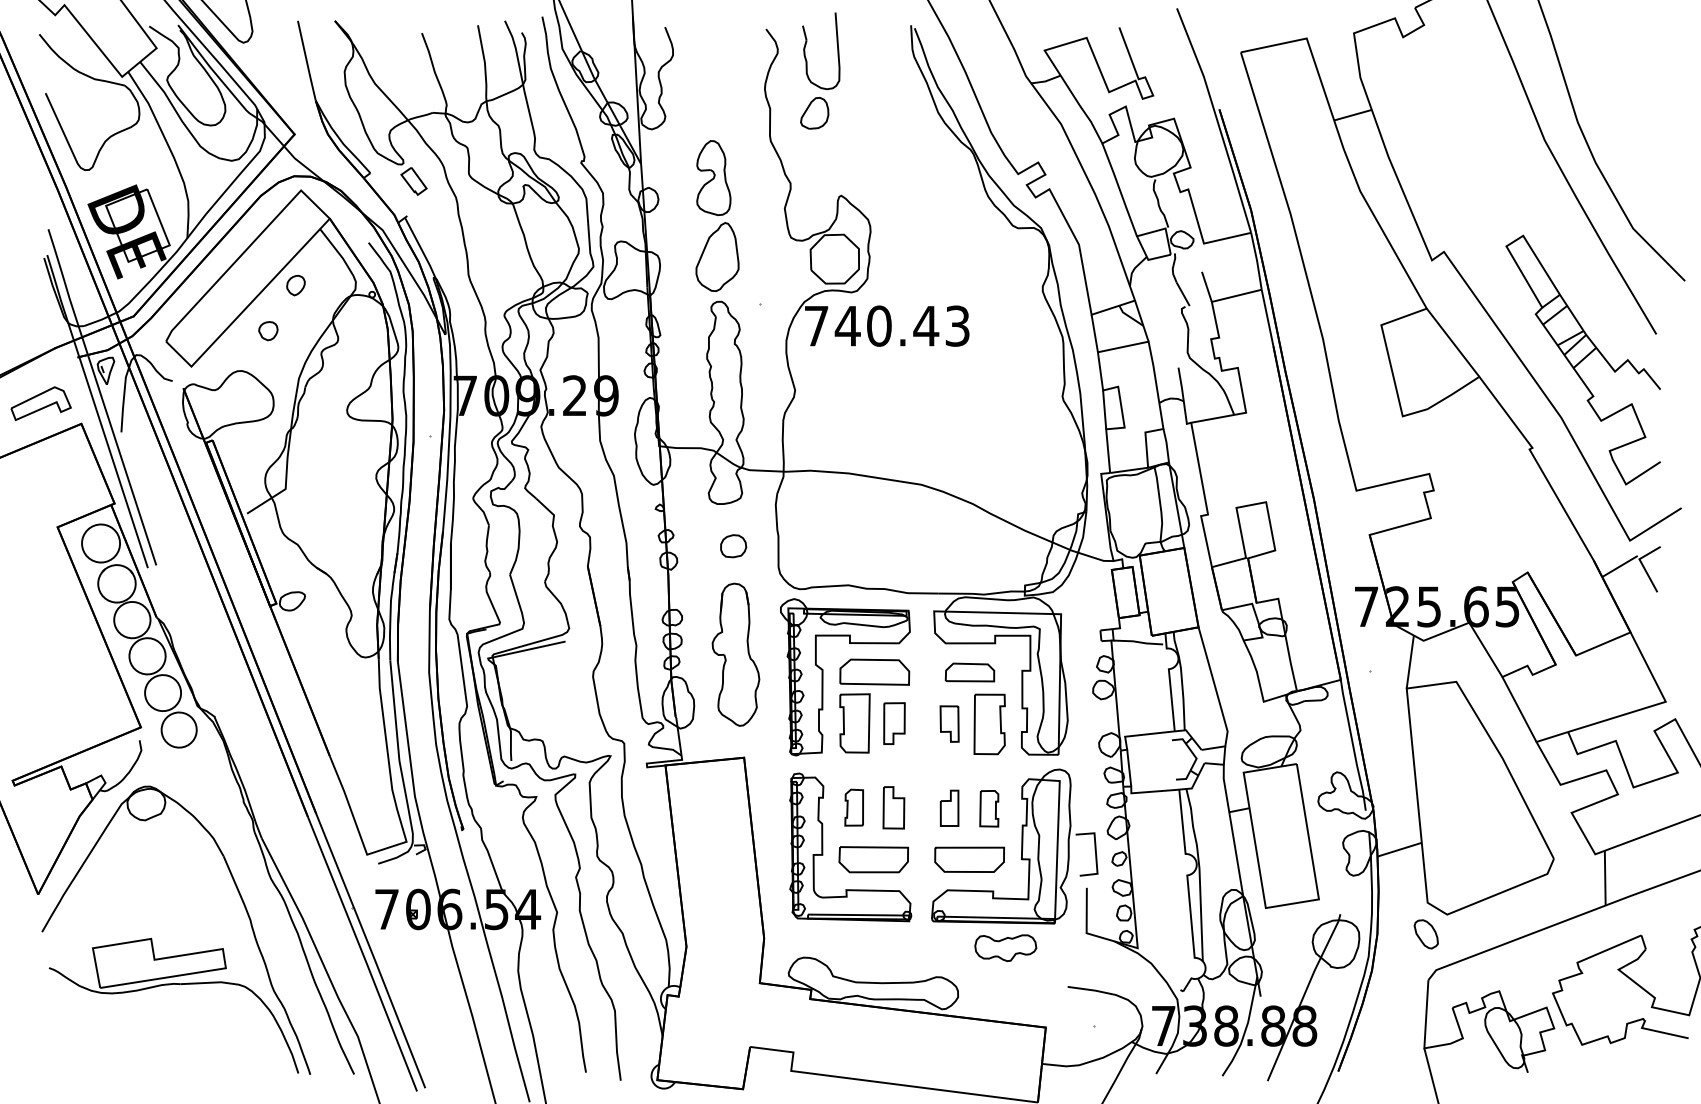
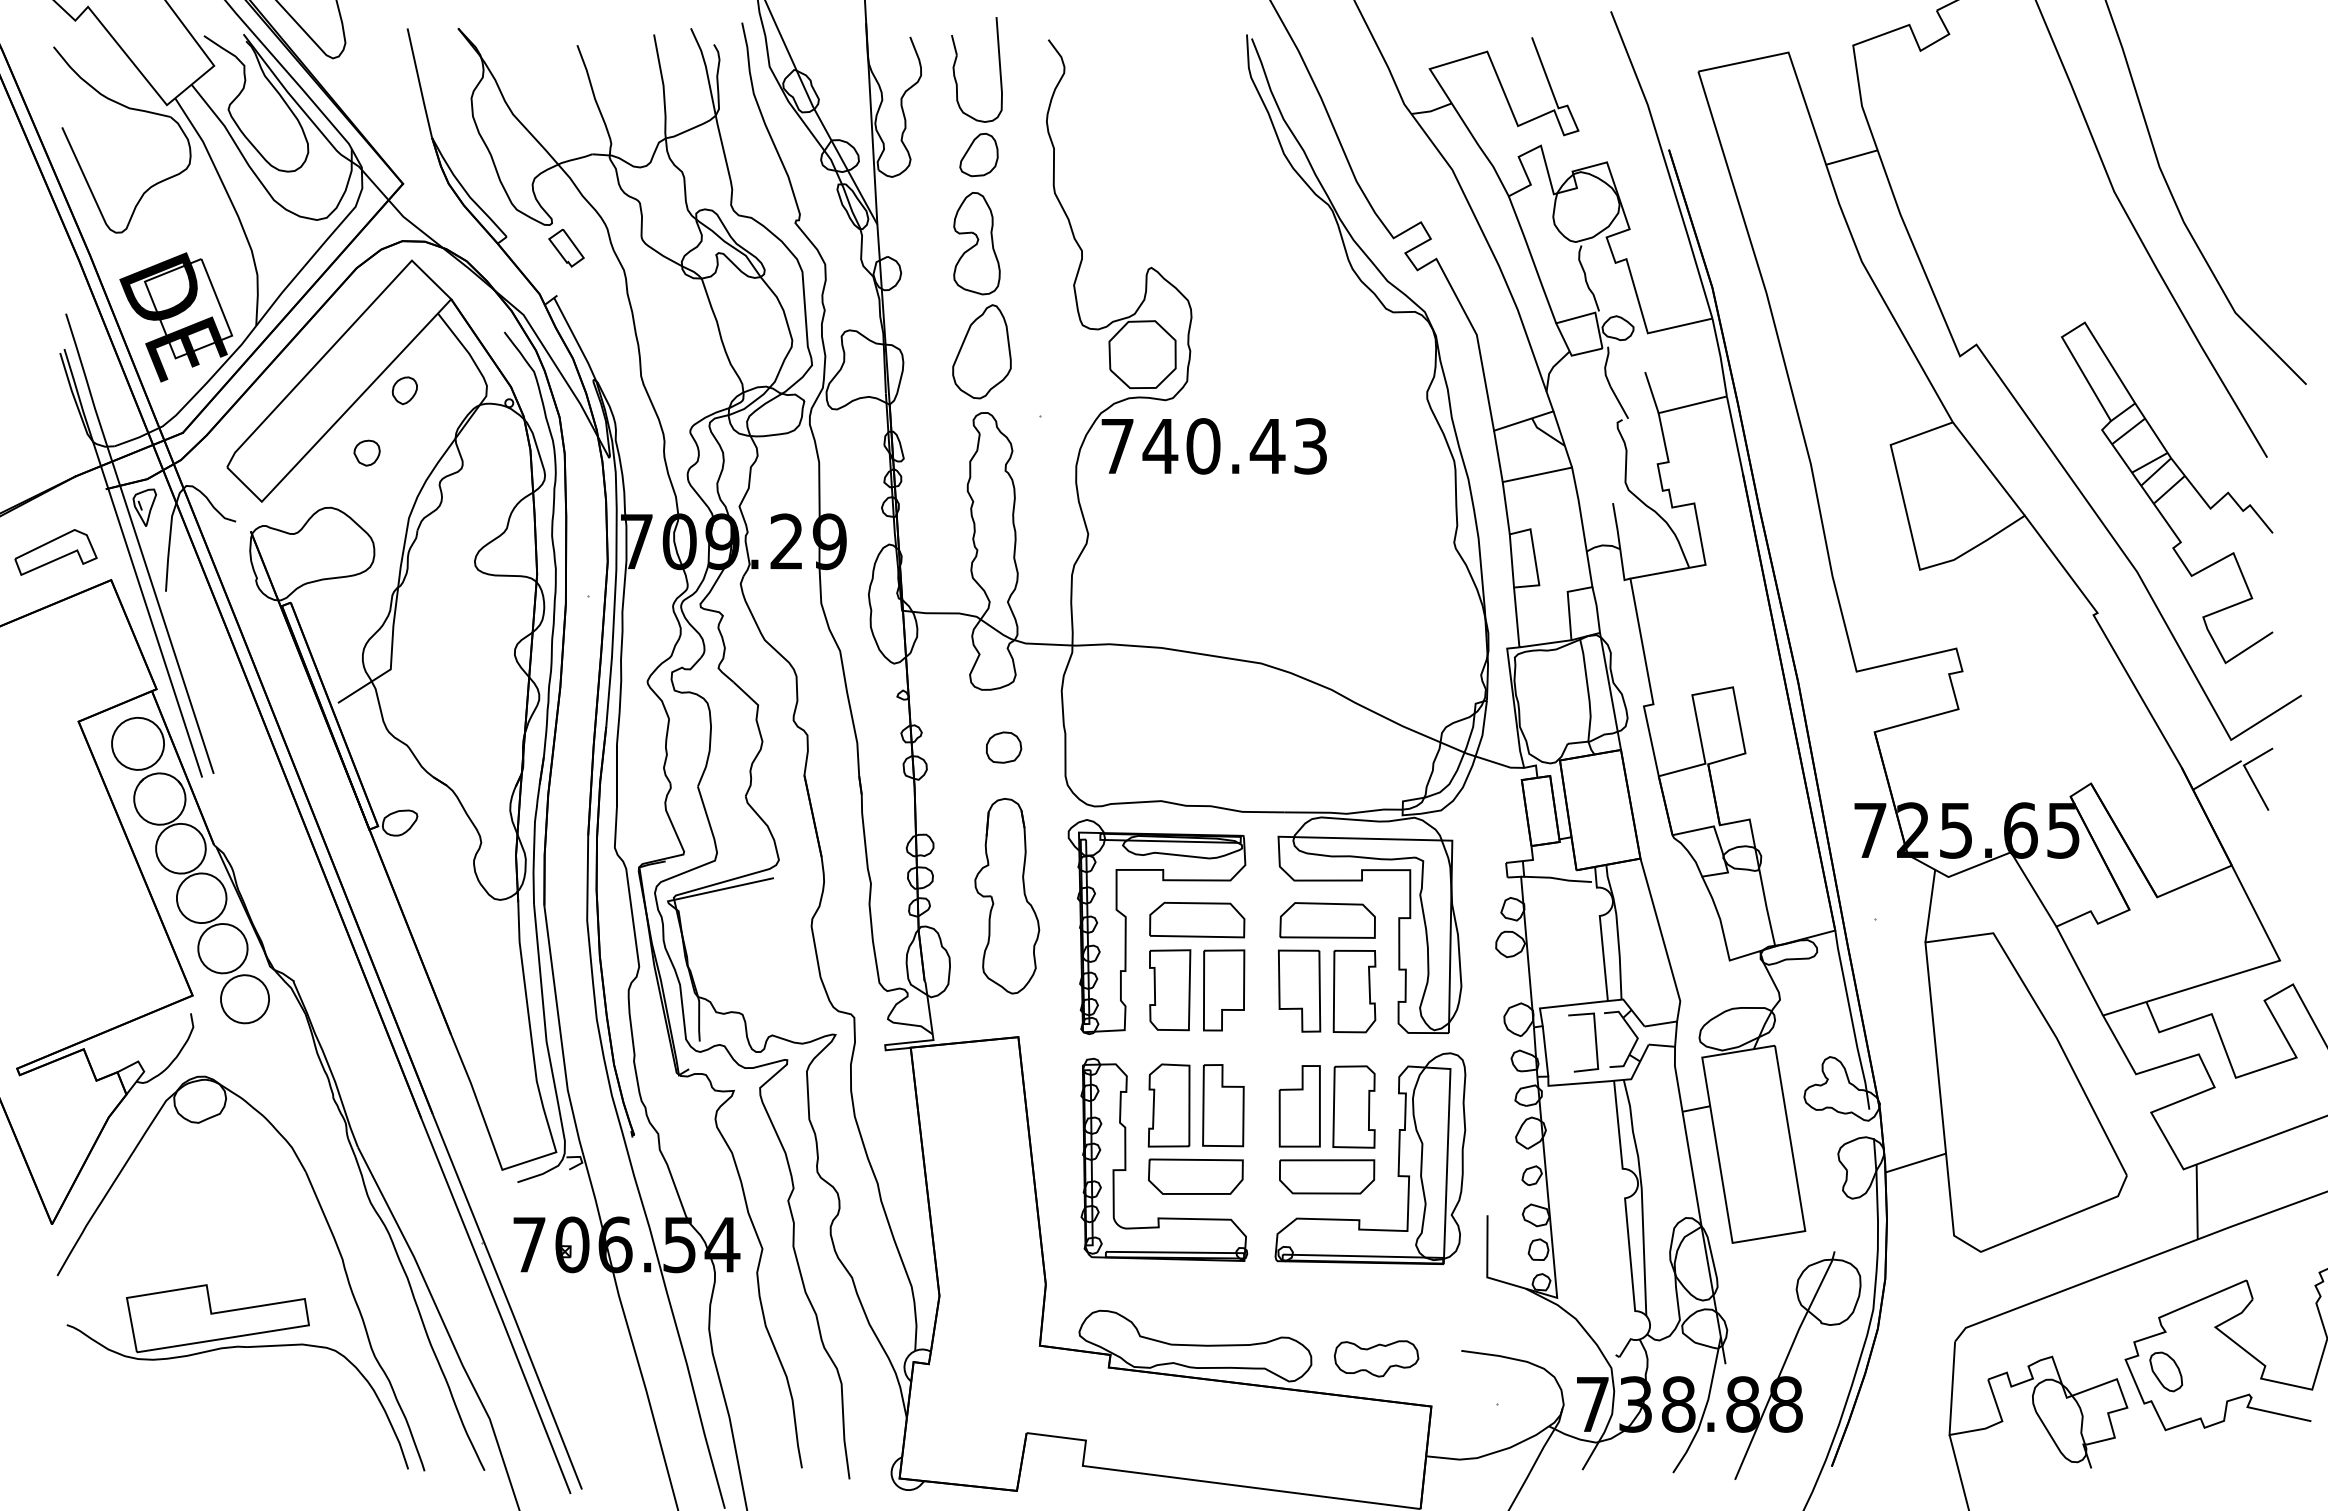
part: (806, 45) -> (956, 61), moved
part: (814, 113) -> (978, 155), moved
part: (969, 672) -> (1327, 920), size x1.43
part: (894, 723) -> (1224, 990), size x1.43
part: (949, 723) -> (1299, 990), size x1.67
part: (853, 807) -> (1168, 1105), size x1.67
part: (893, 807) -> (1223, 1105), size x1.43
part: (949, 808) -> (1299, 1106), size x1.67
part: (988, 808) -> (1353, 1106), size x1.67
line: (1095, 854) -> (1595, 1042), moved
part: (1426, 934) -> (2166, 1371), moved
part: (1005, 947) -> (1376, 1358), moved

